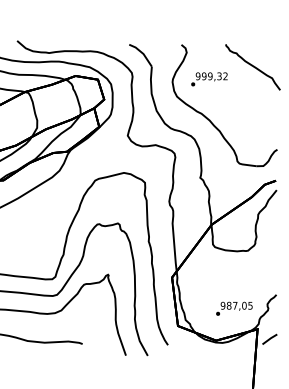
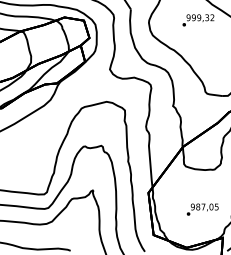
text: (209, 79) -> (198, 20), moved
text: (234, 308) -> (202, 209), moved

